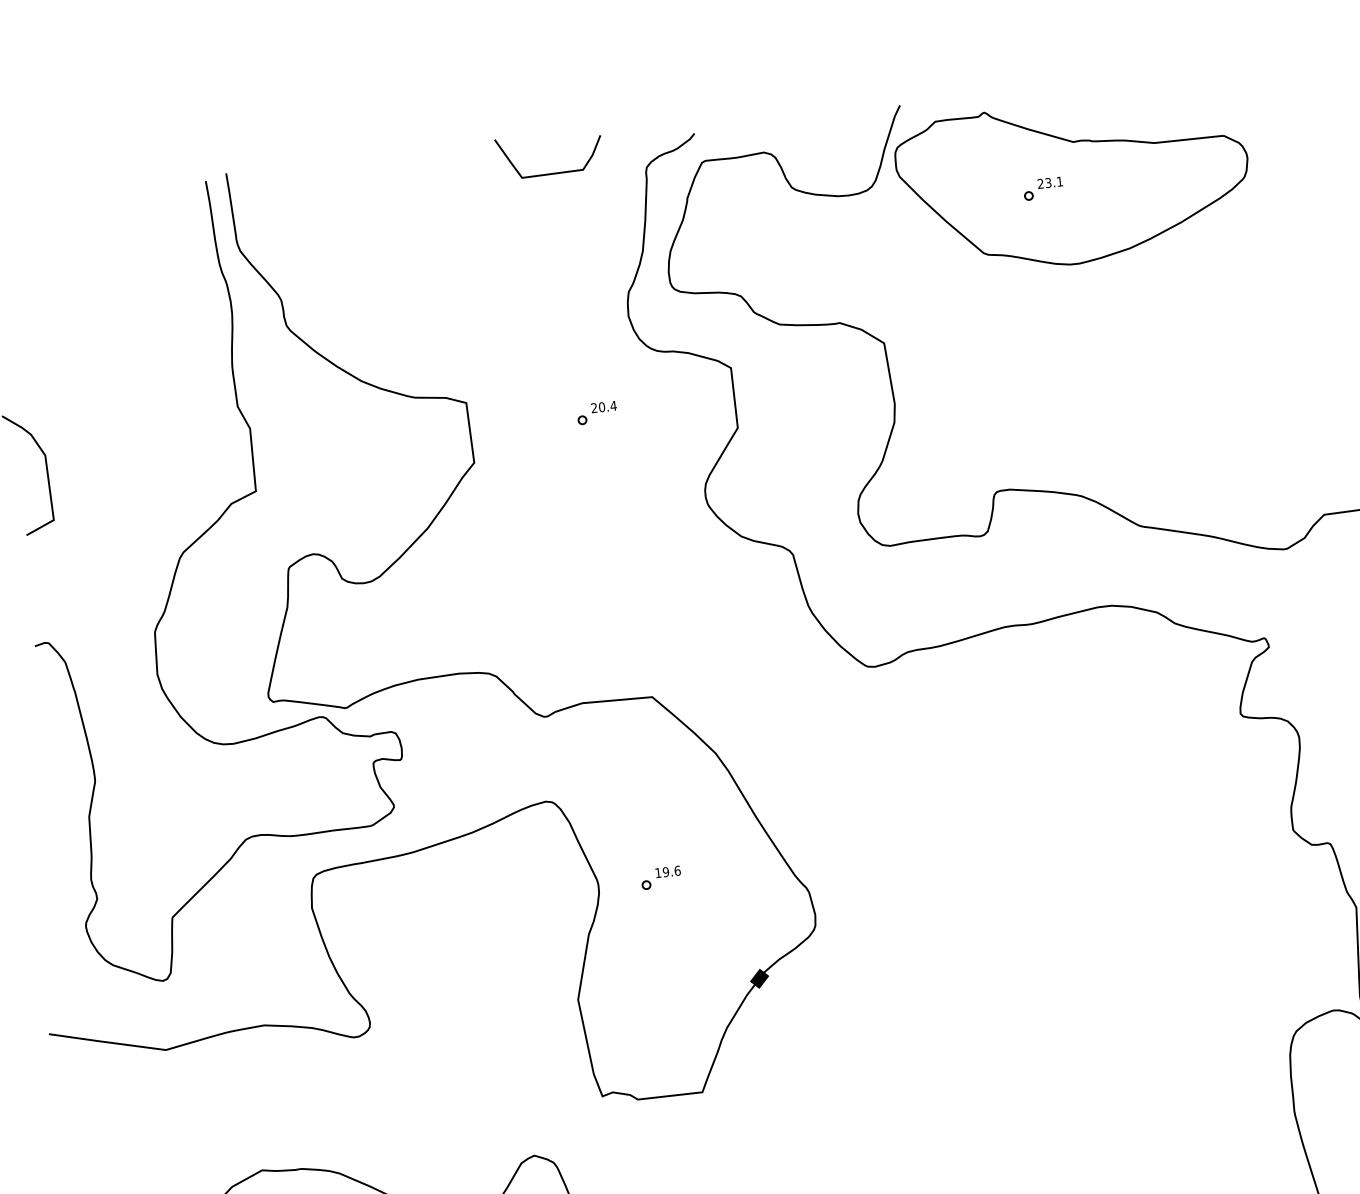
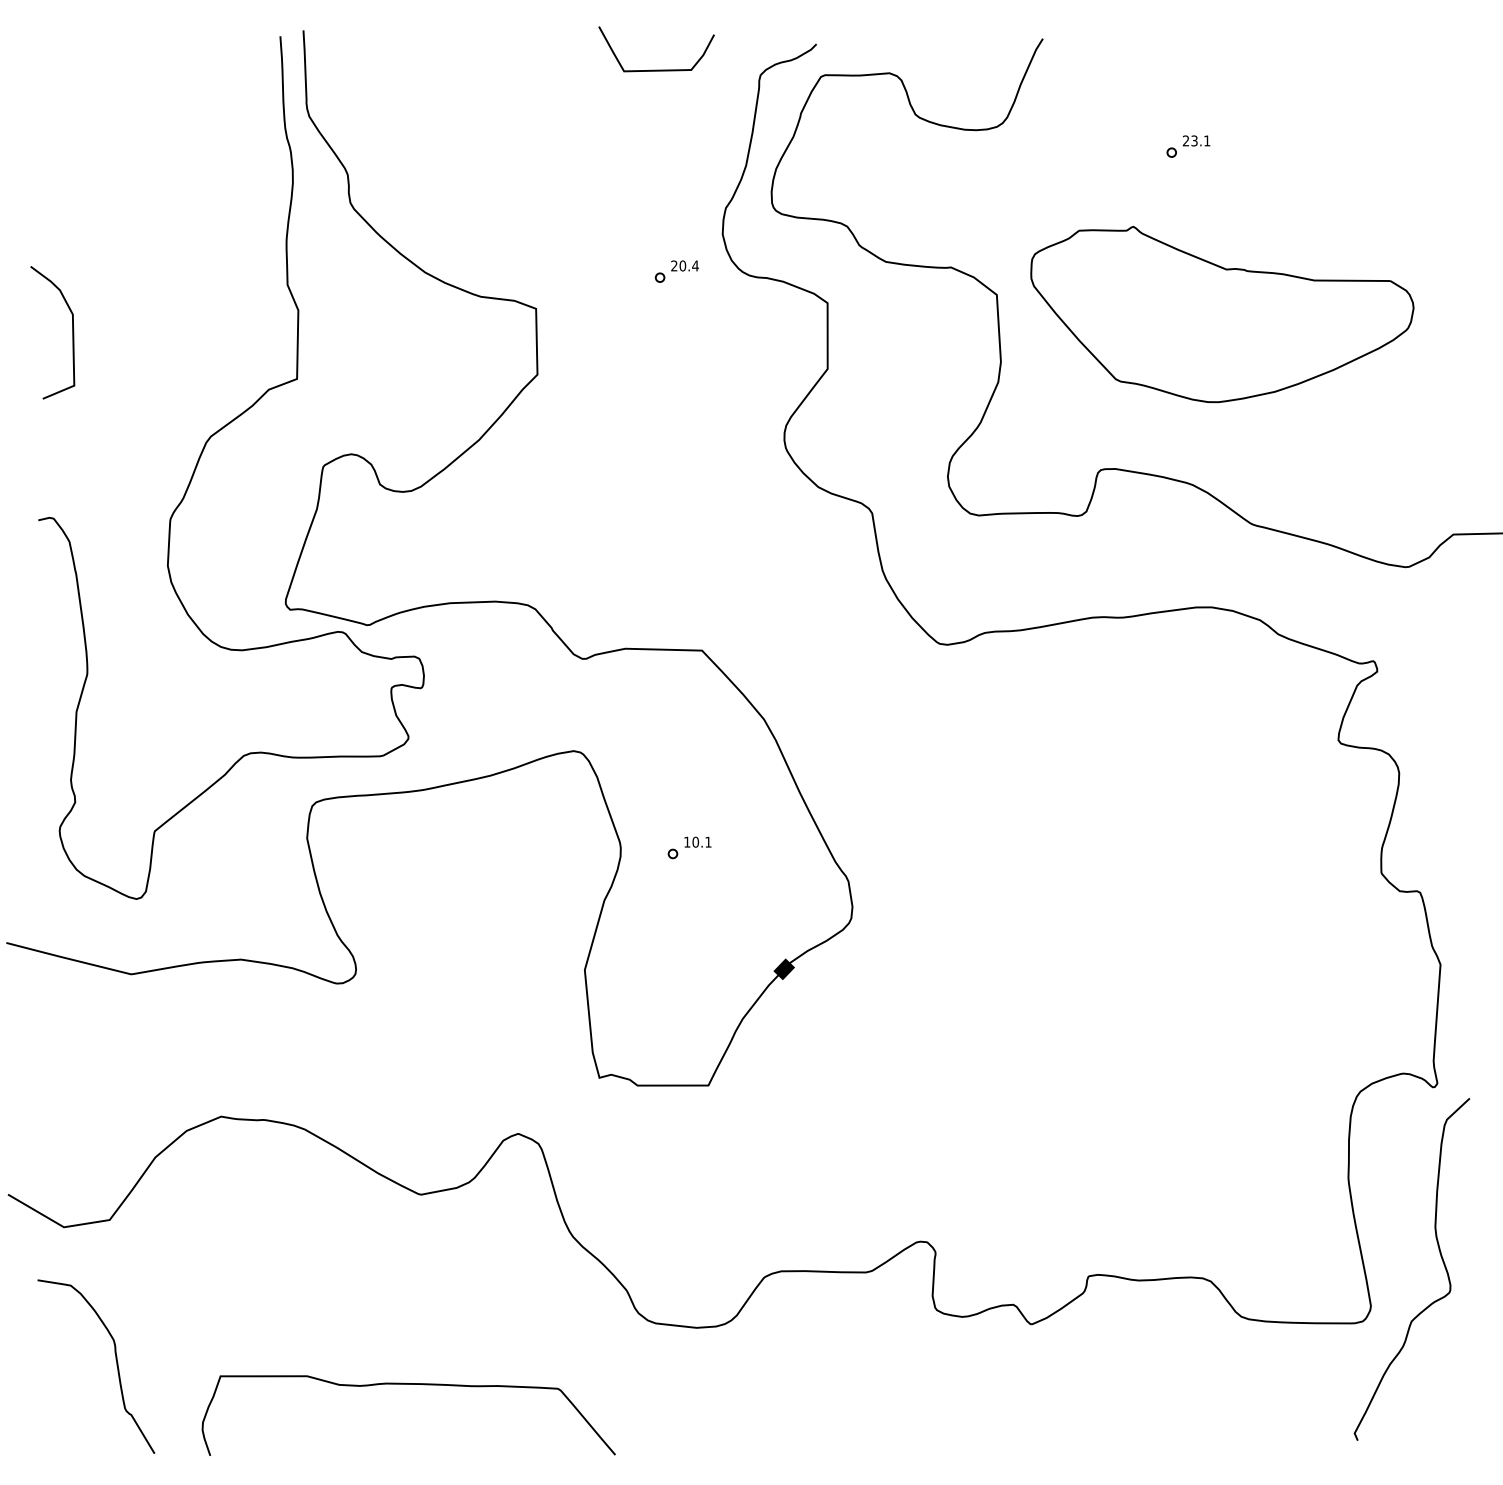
part: (1074, 183) -> (1222, 314), moved
part: (596, 412) -> (676, 271), moved
text: (671, 870) -> (701, 841), 19.6 -> 10.1

